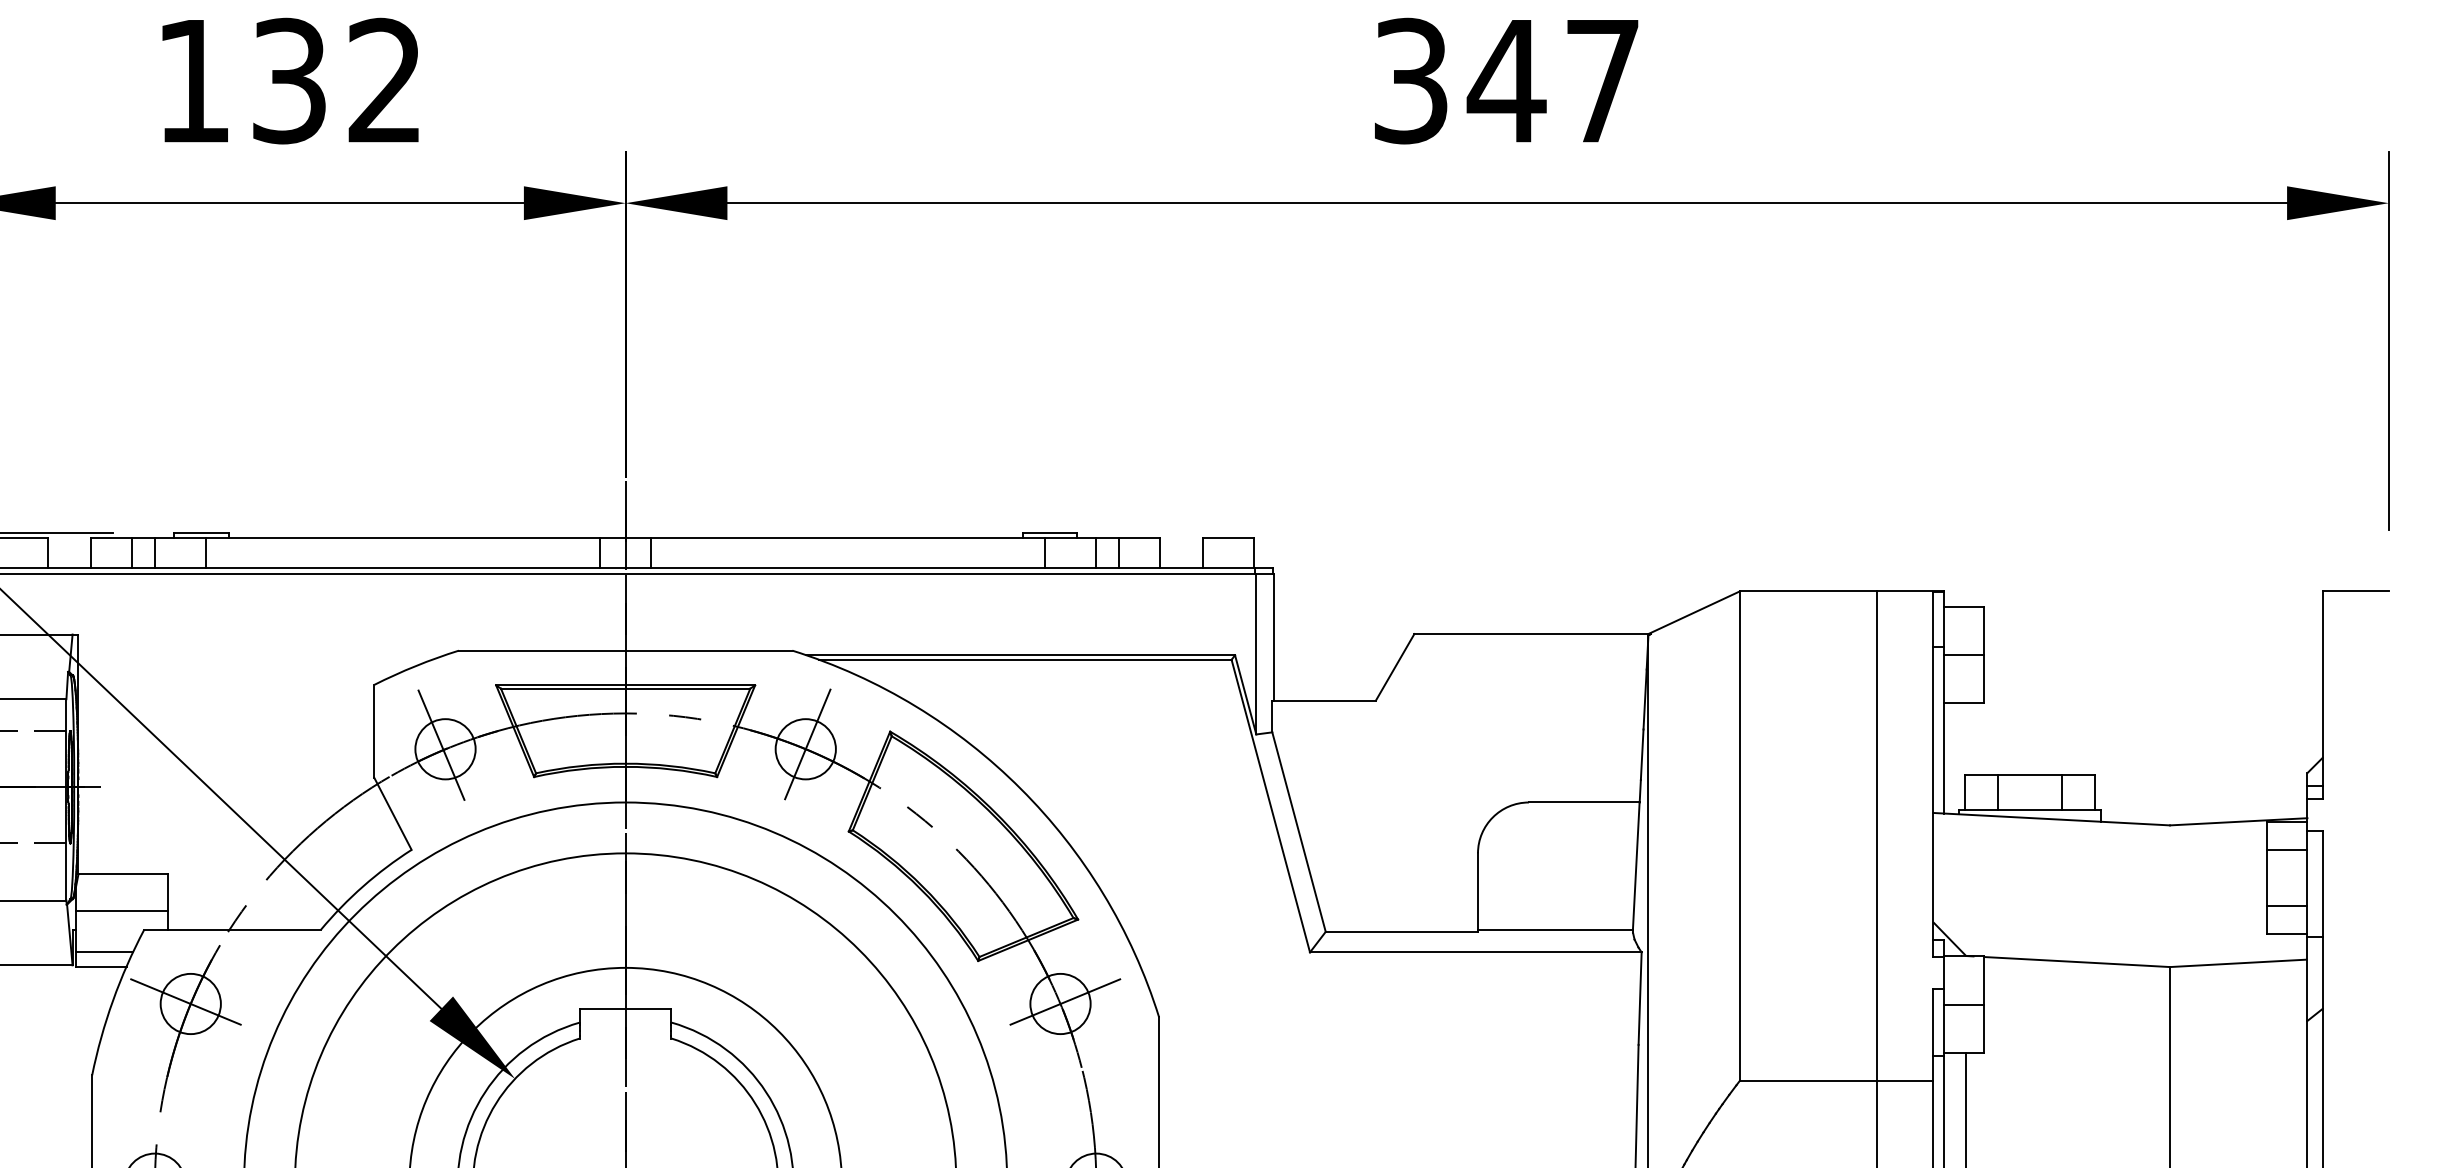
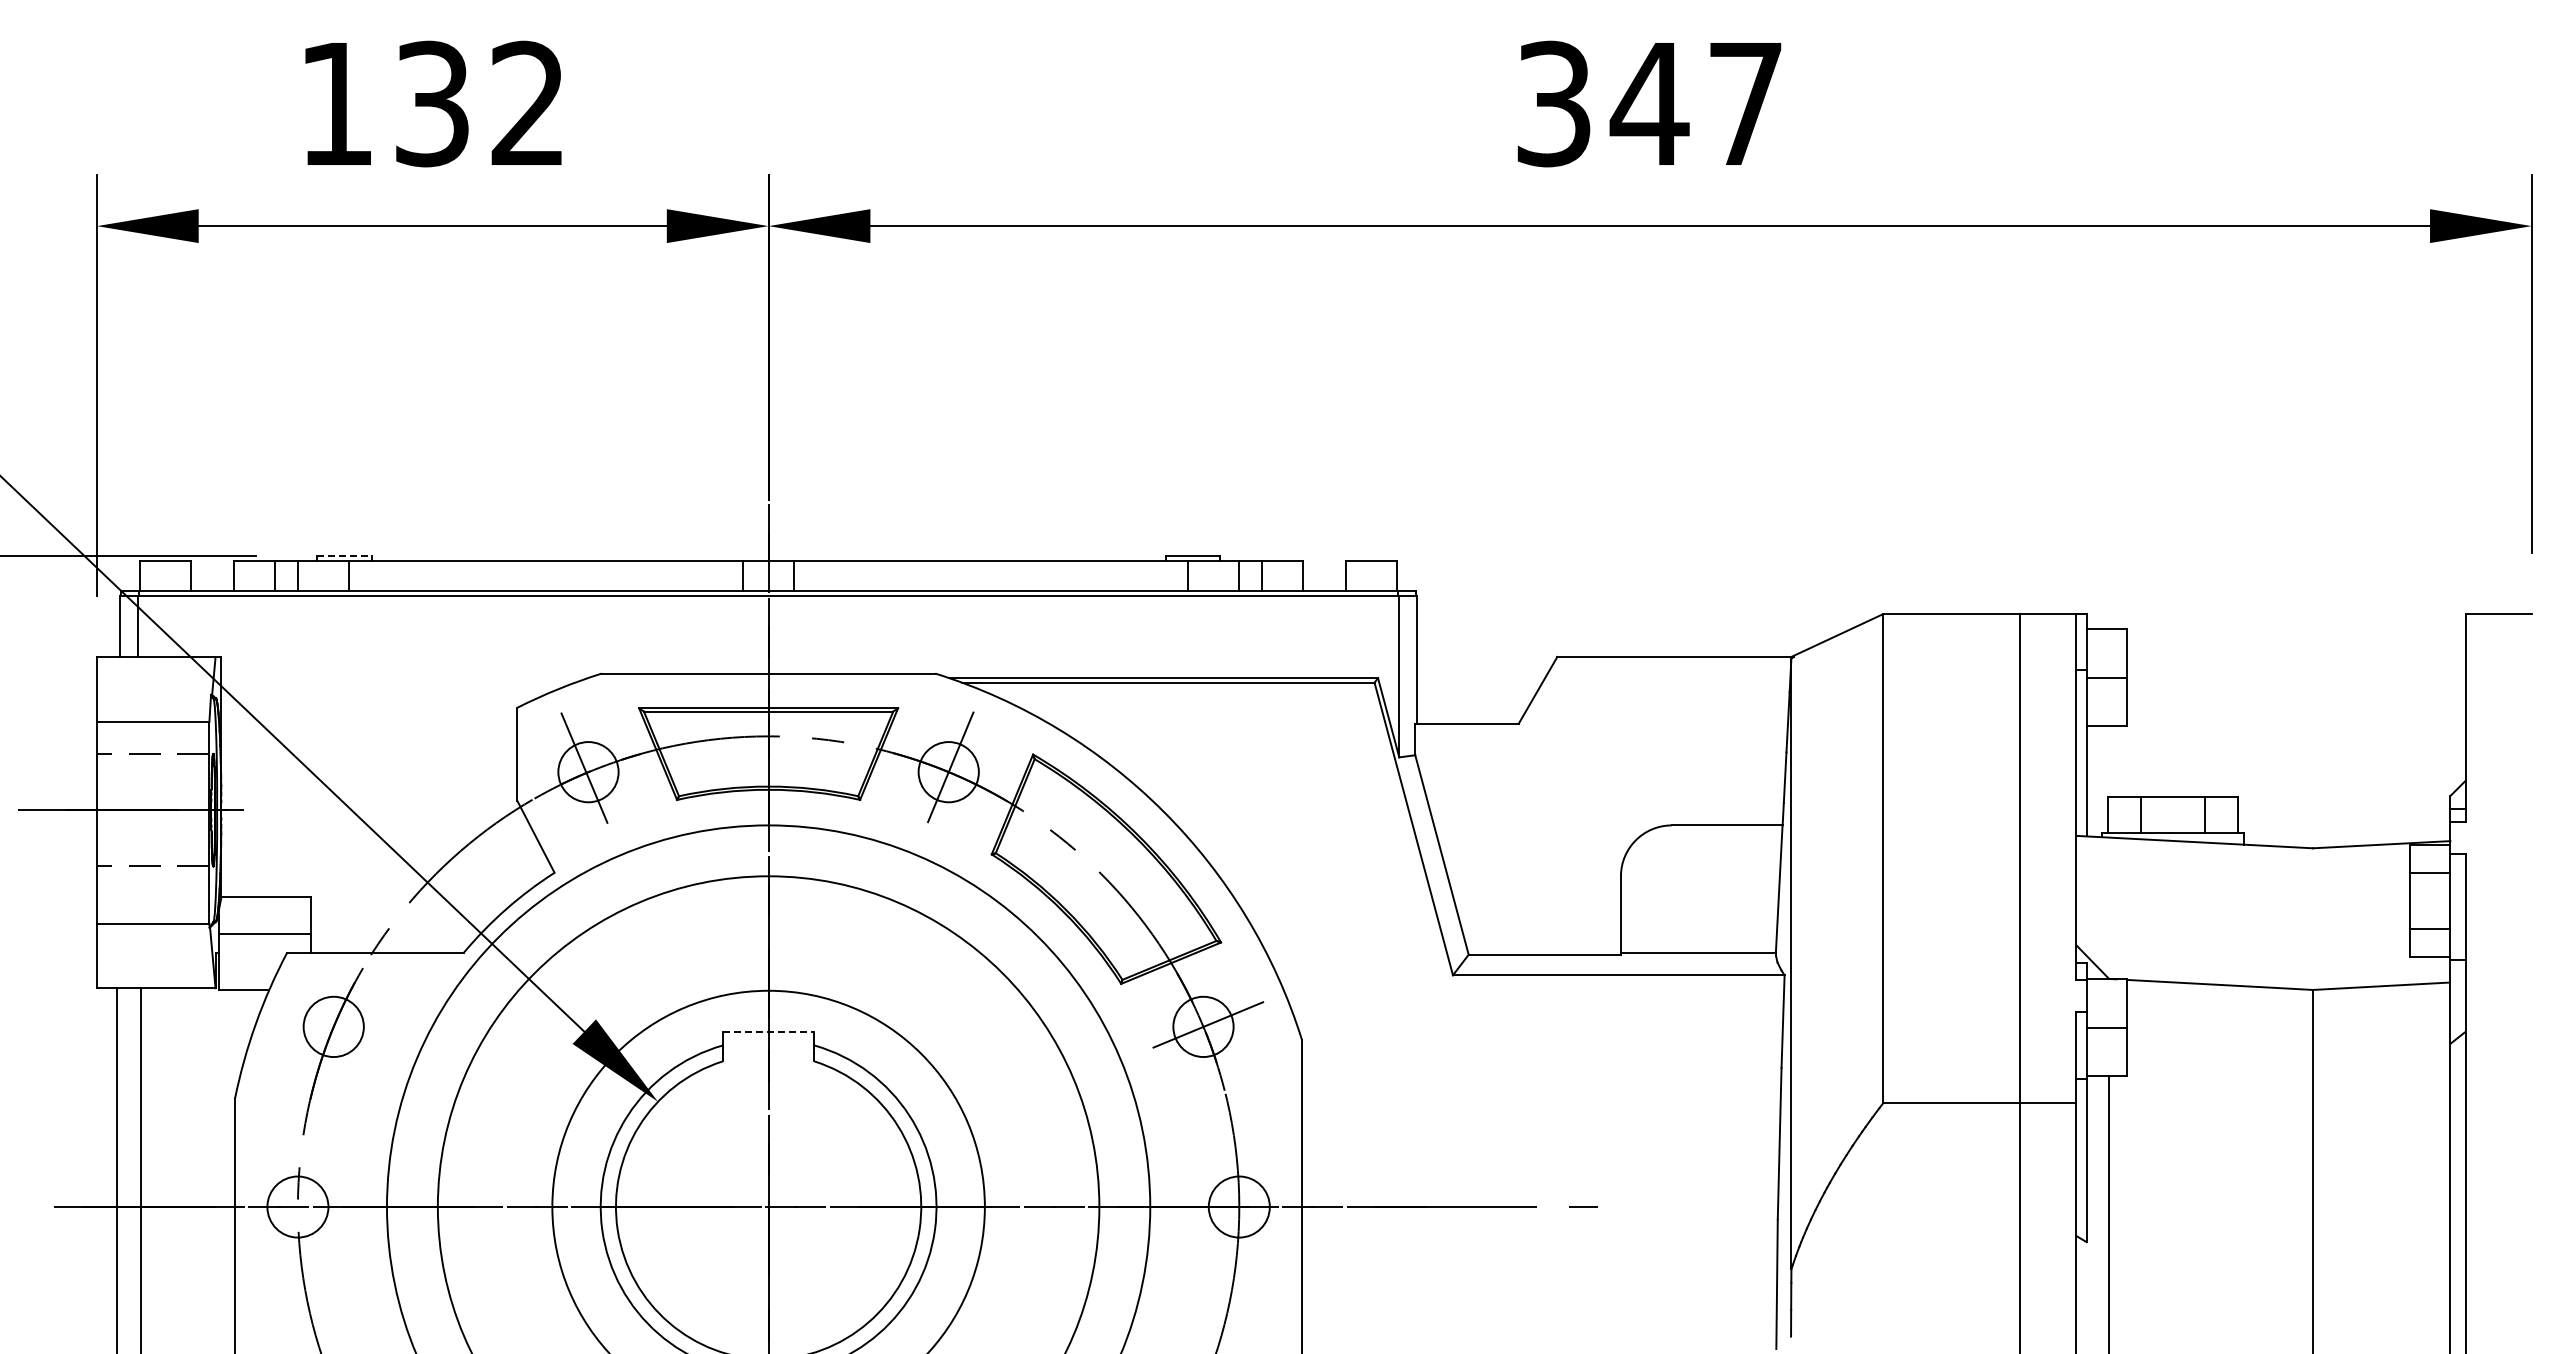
line: (201, 532) -> (344, 555), solid -> dashed
line: (104, 951) -> (247, 974), removed
line: (185, 1001) -> (328, 1024), removed
line: (625, 1009) -> (768, 1032), solid -> dashed

